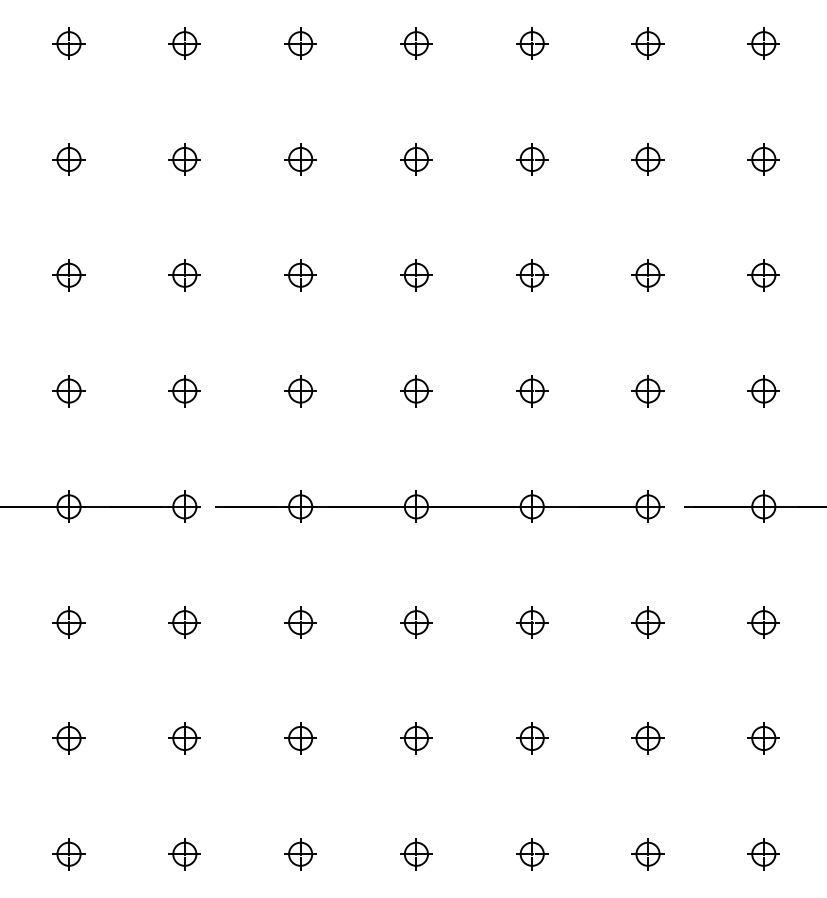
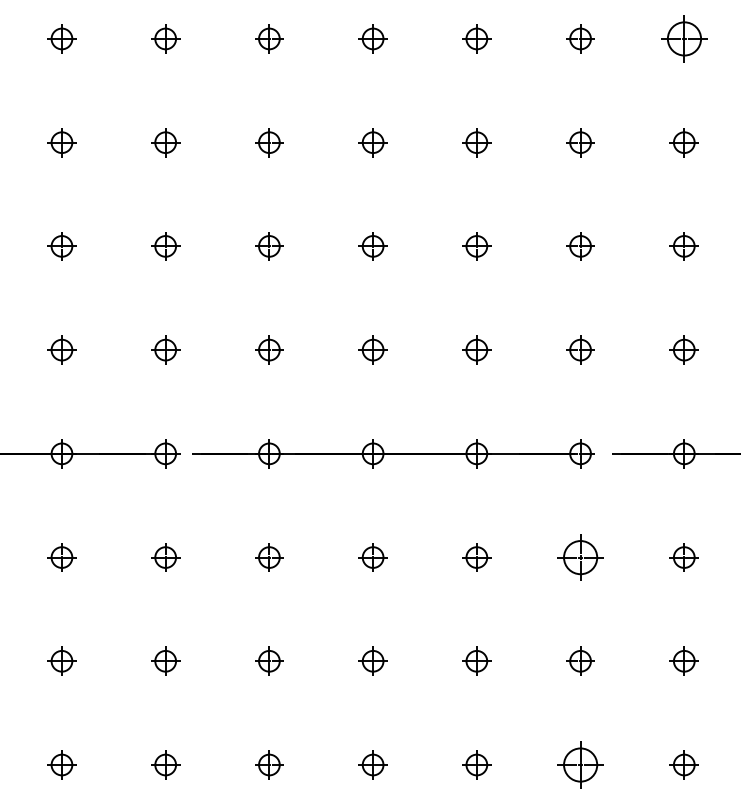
part: (762, 43) -> (683, 38), size x1.6
part: (647, 622) -> (580, 557), size x1.6
part: (647, 853) -> (580, 764), size x1.6

